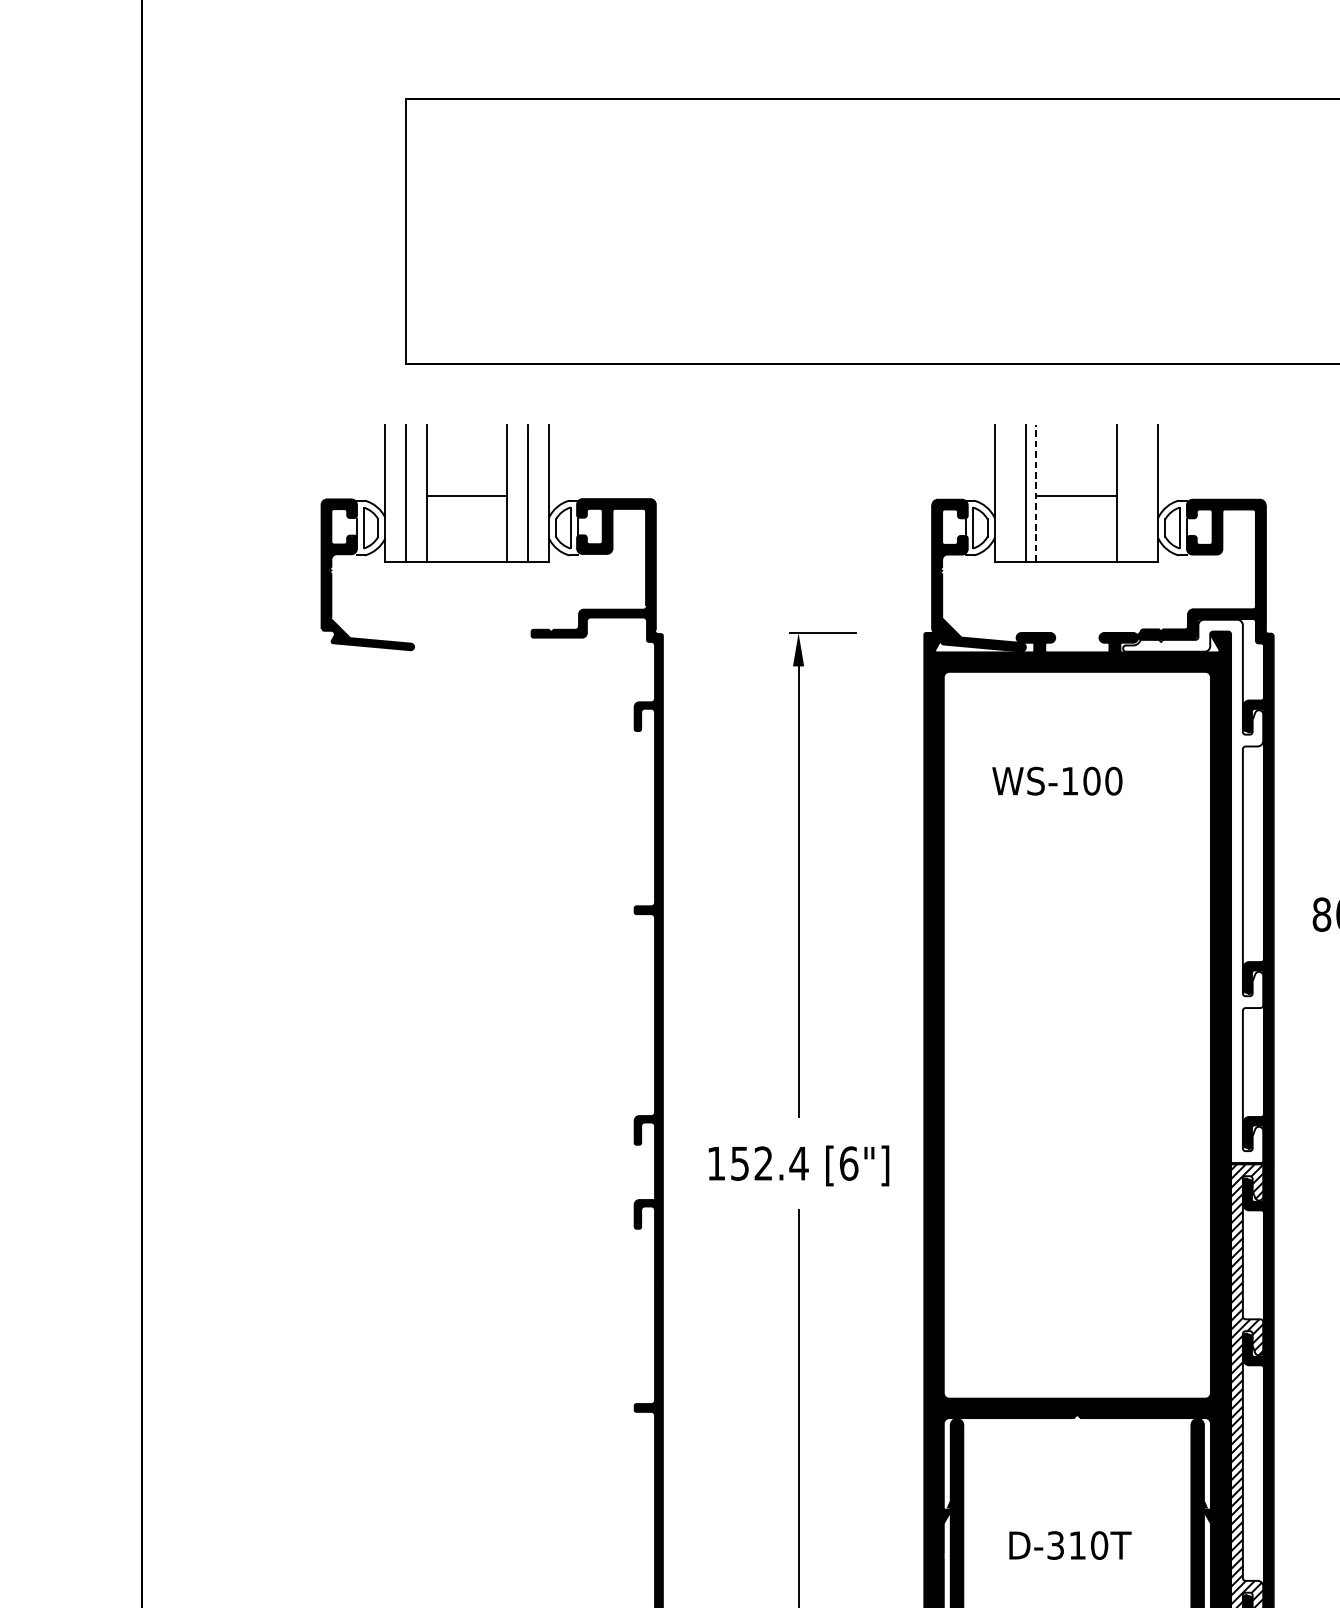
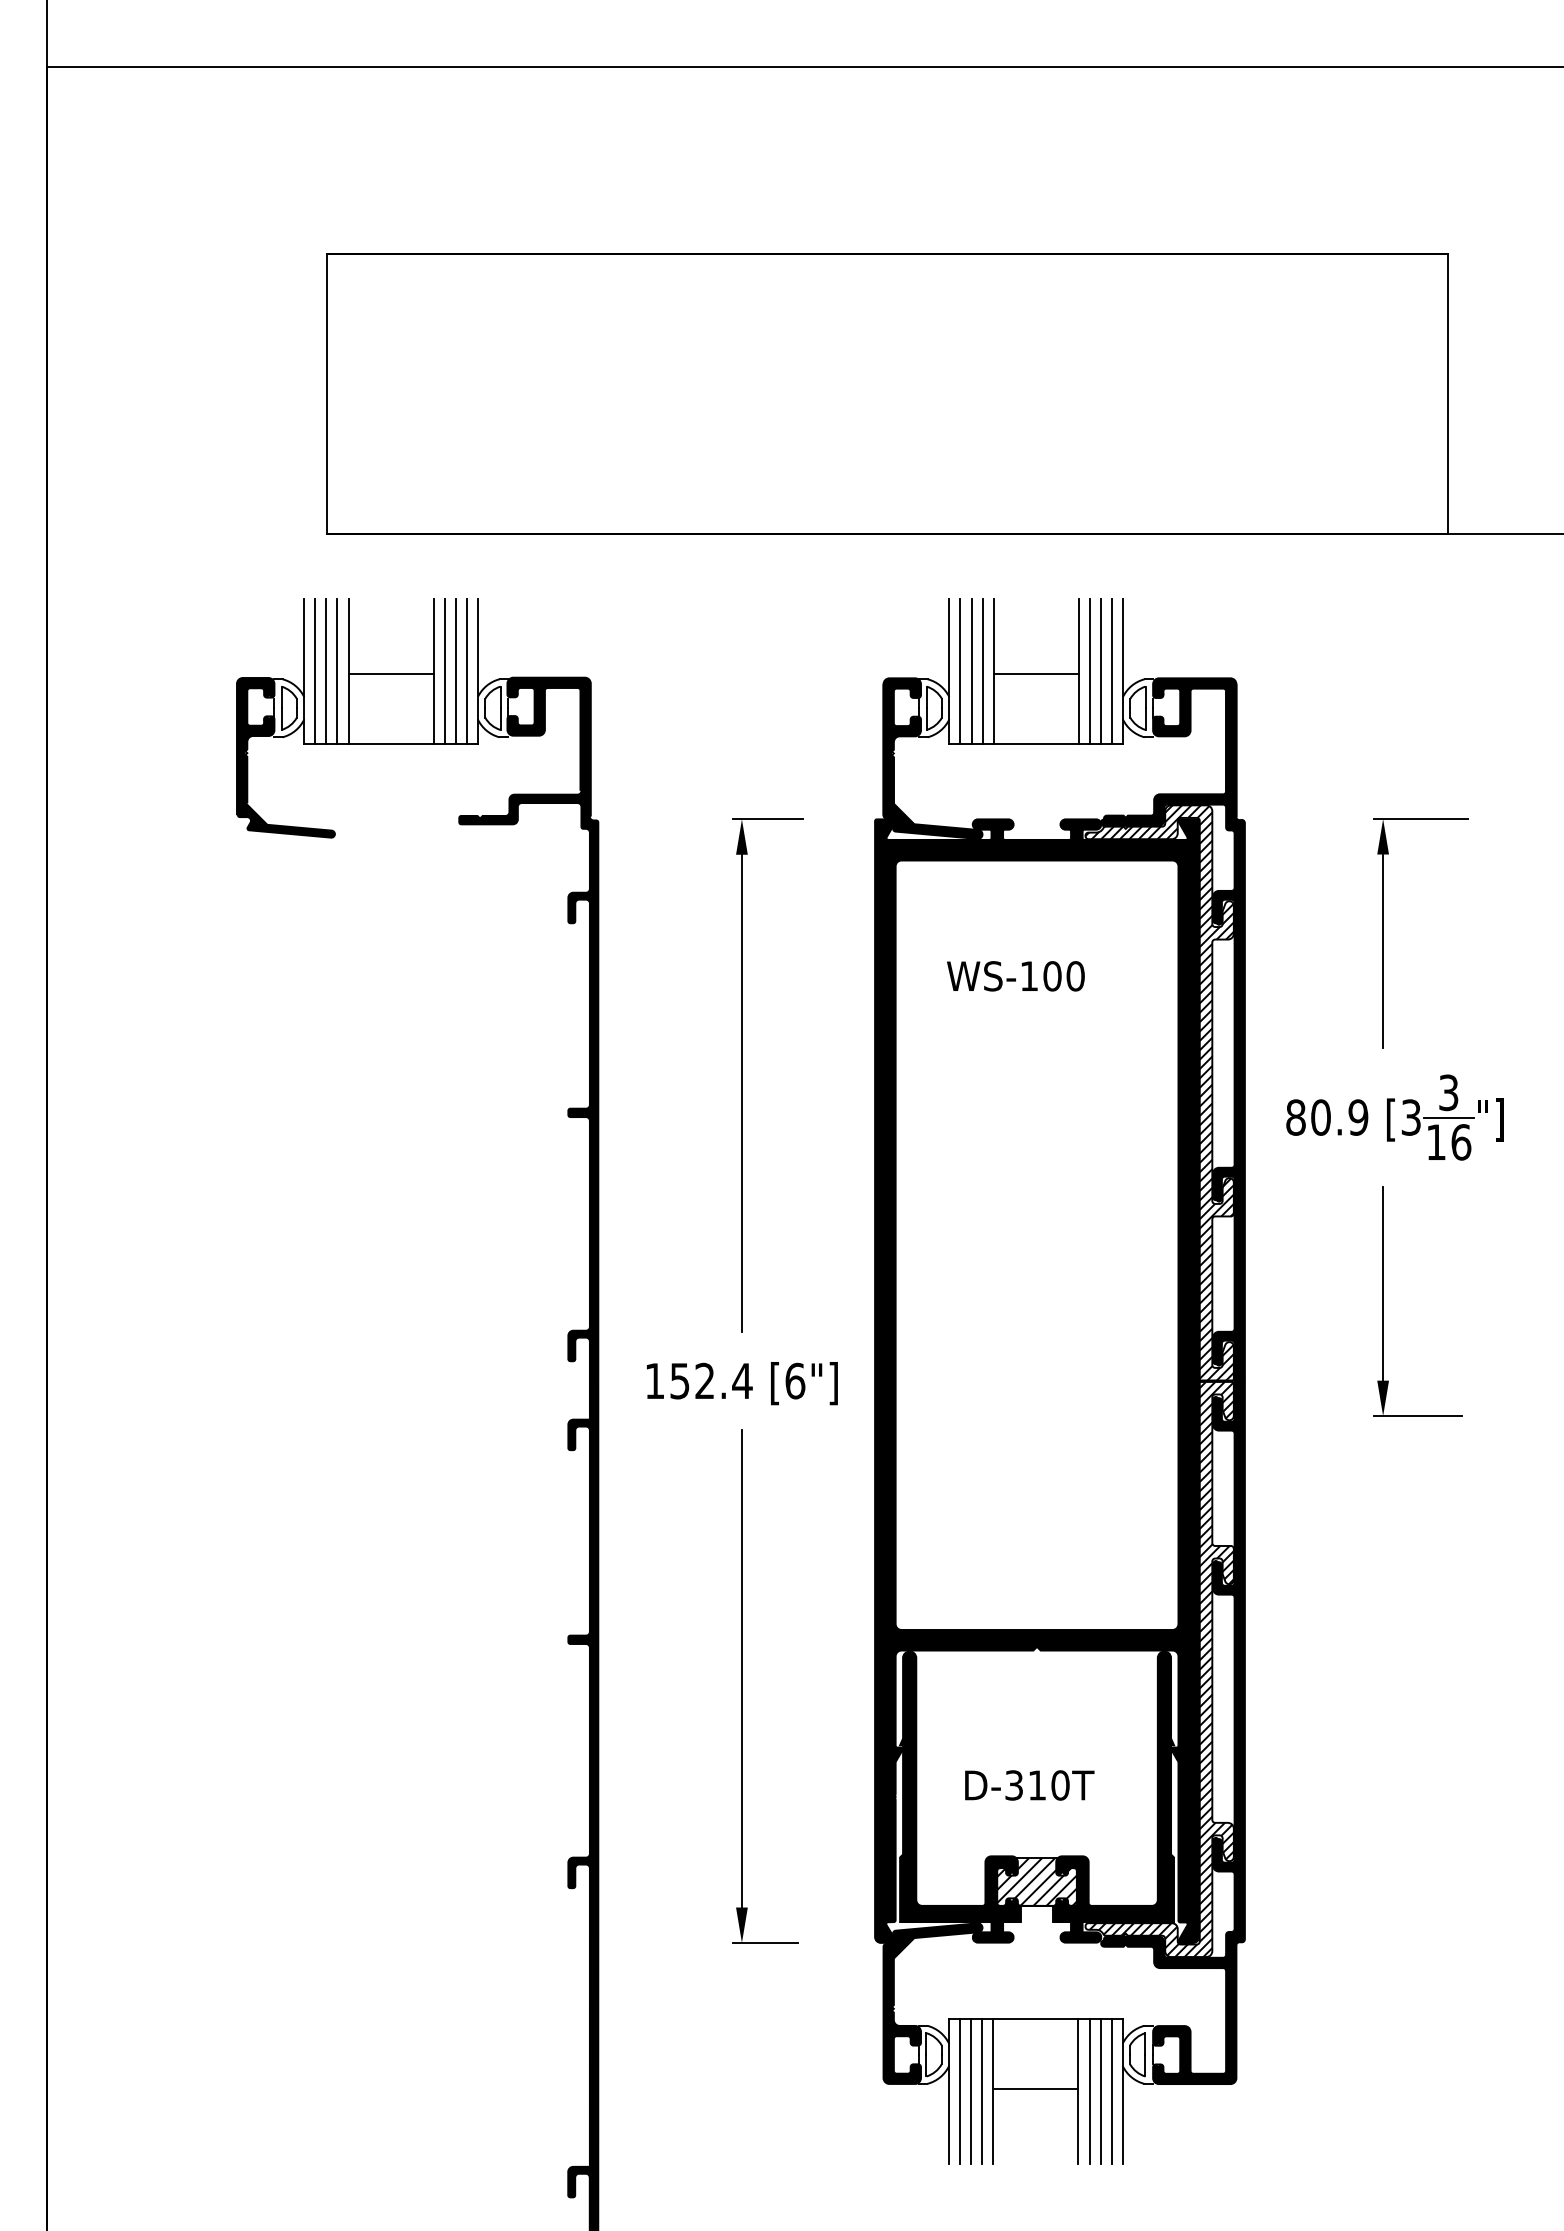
line: (395, 493) -> (315, 671), added
line: (416, 493) -> (337, 671), added
line: (517, 493) -> (444, 671), added
line: (538, 493) -> (466, 671), added
line: (1005, 493) -> (960, 671), added
line: (1015, 493) -> (971, 671), added
line: (1036, 493) -> (993, 671), dashed -> solid
line: (1126, 493) -> (1089, 671), added
line: (1137, 493) -> (1100, 671), added
line: (1147, 493) -> (1111, 671), added
hatch: (1193, 890) -> (1159, 1092), added

